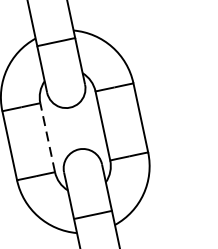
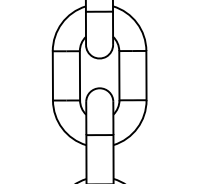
line: (46, 137) -> (79, 75), dashed -> solid

